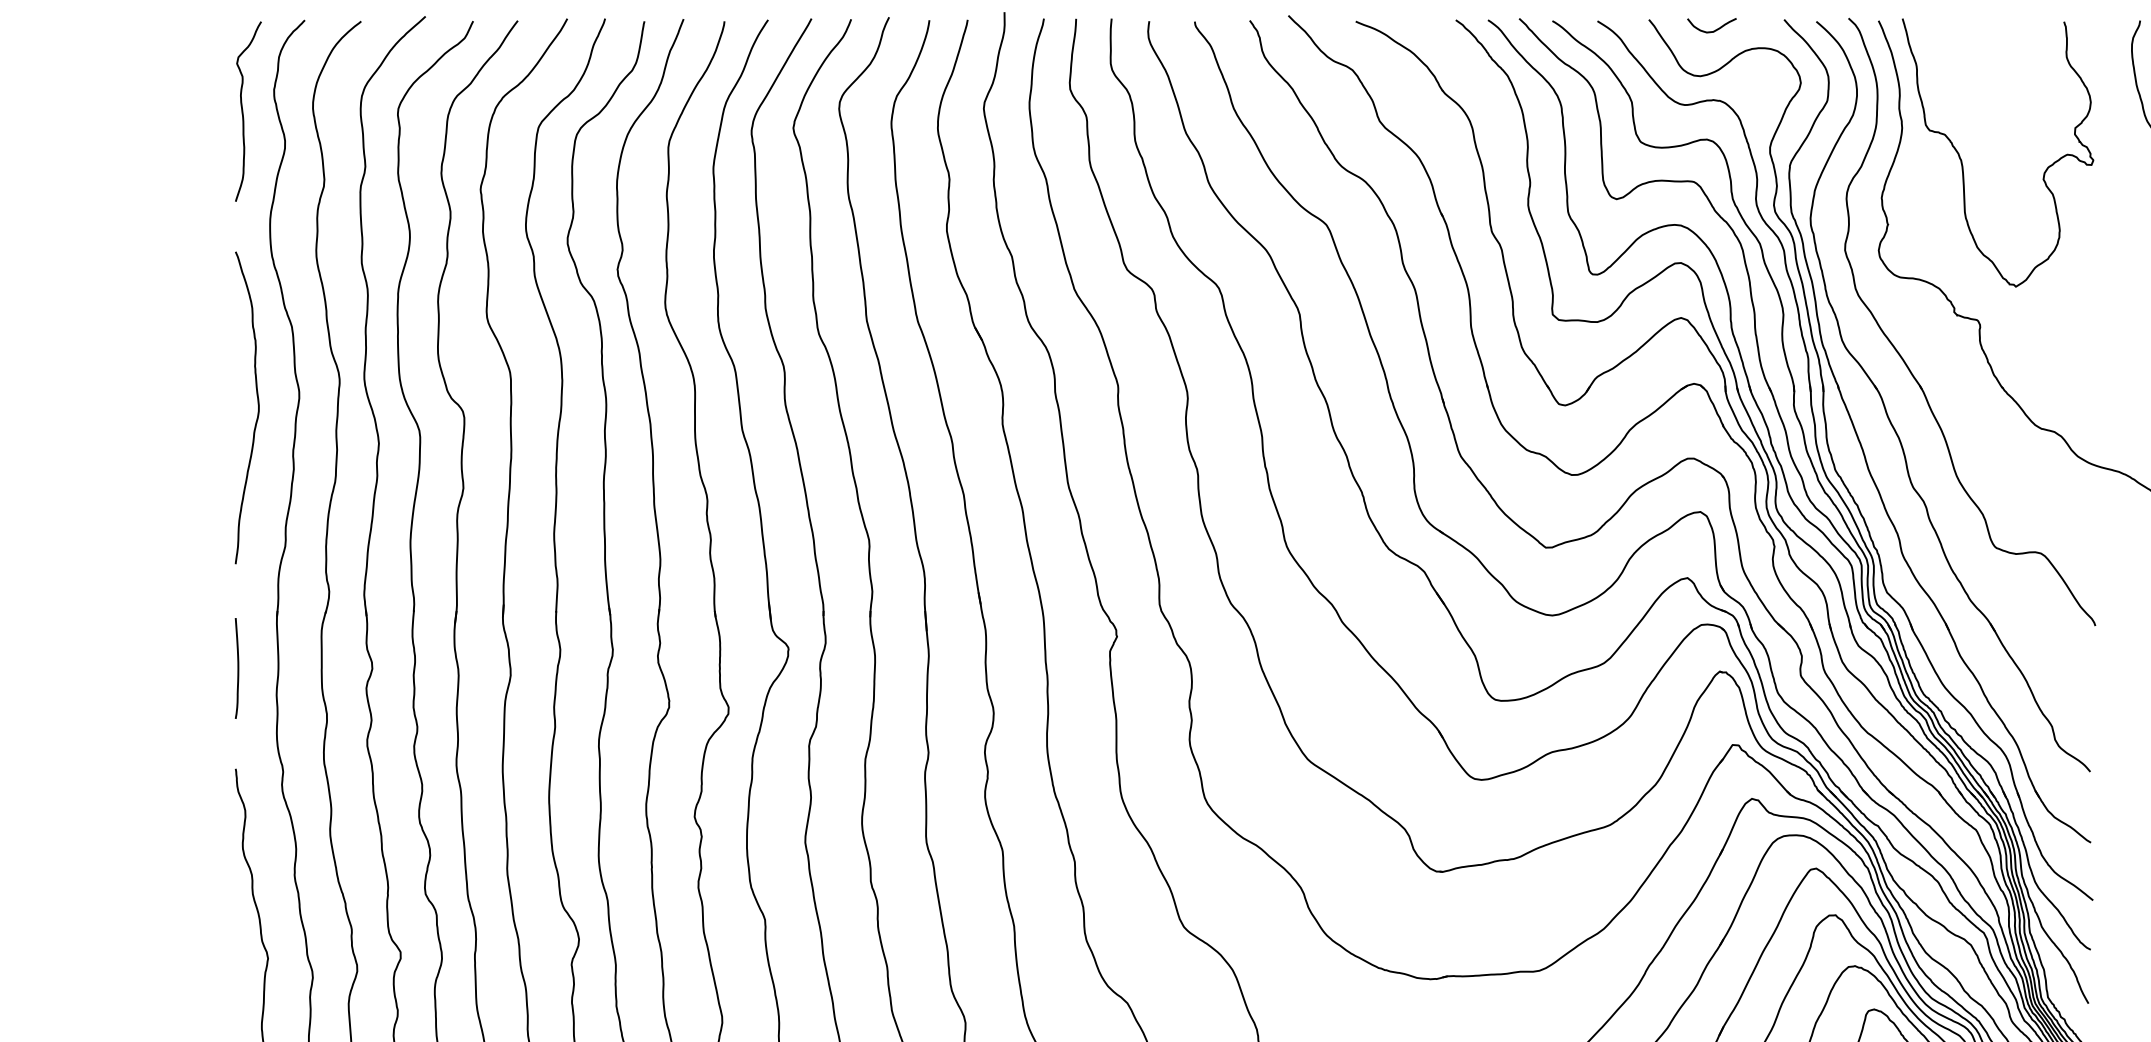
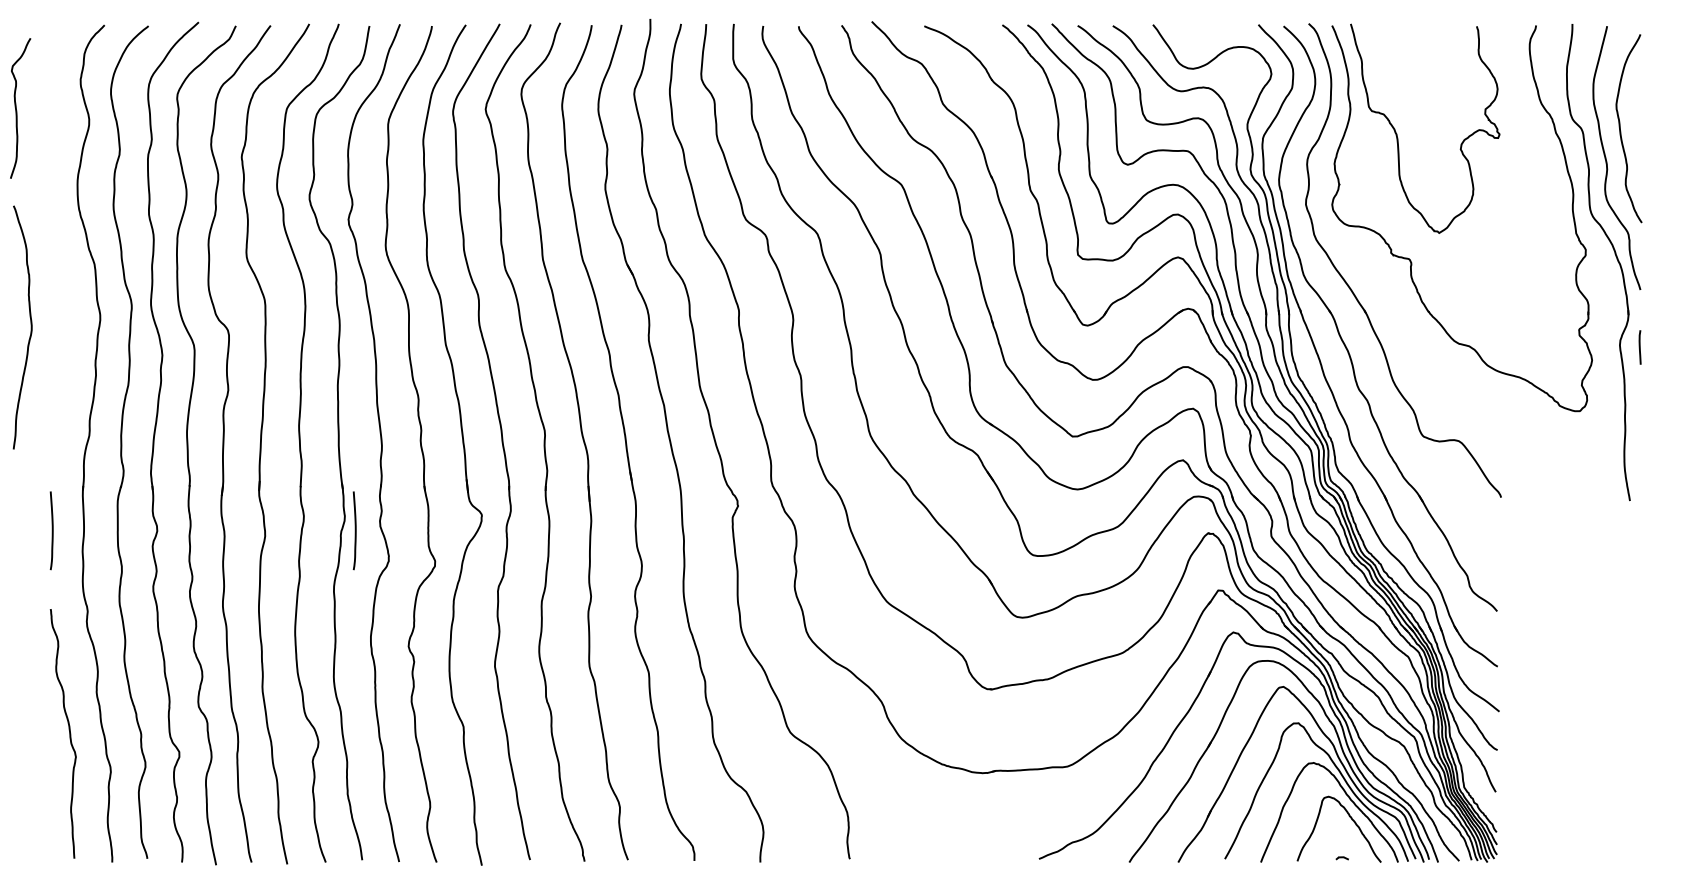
curve: (1711, 30) -> (1201, 33), removed
curve: (244, 114) -> (17, 110), moved
curve: (257, 407) -> (30, 327), moved
curve: (625, 668) -> (354, 530), added

